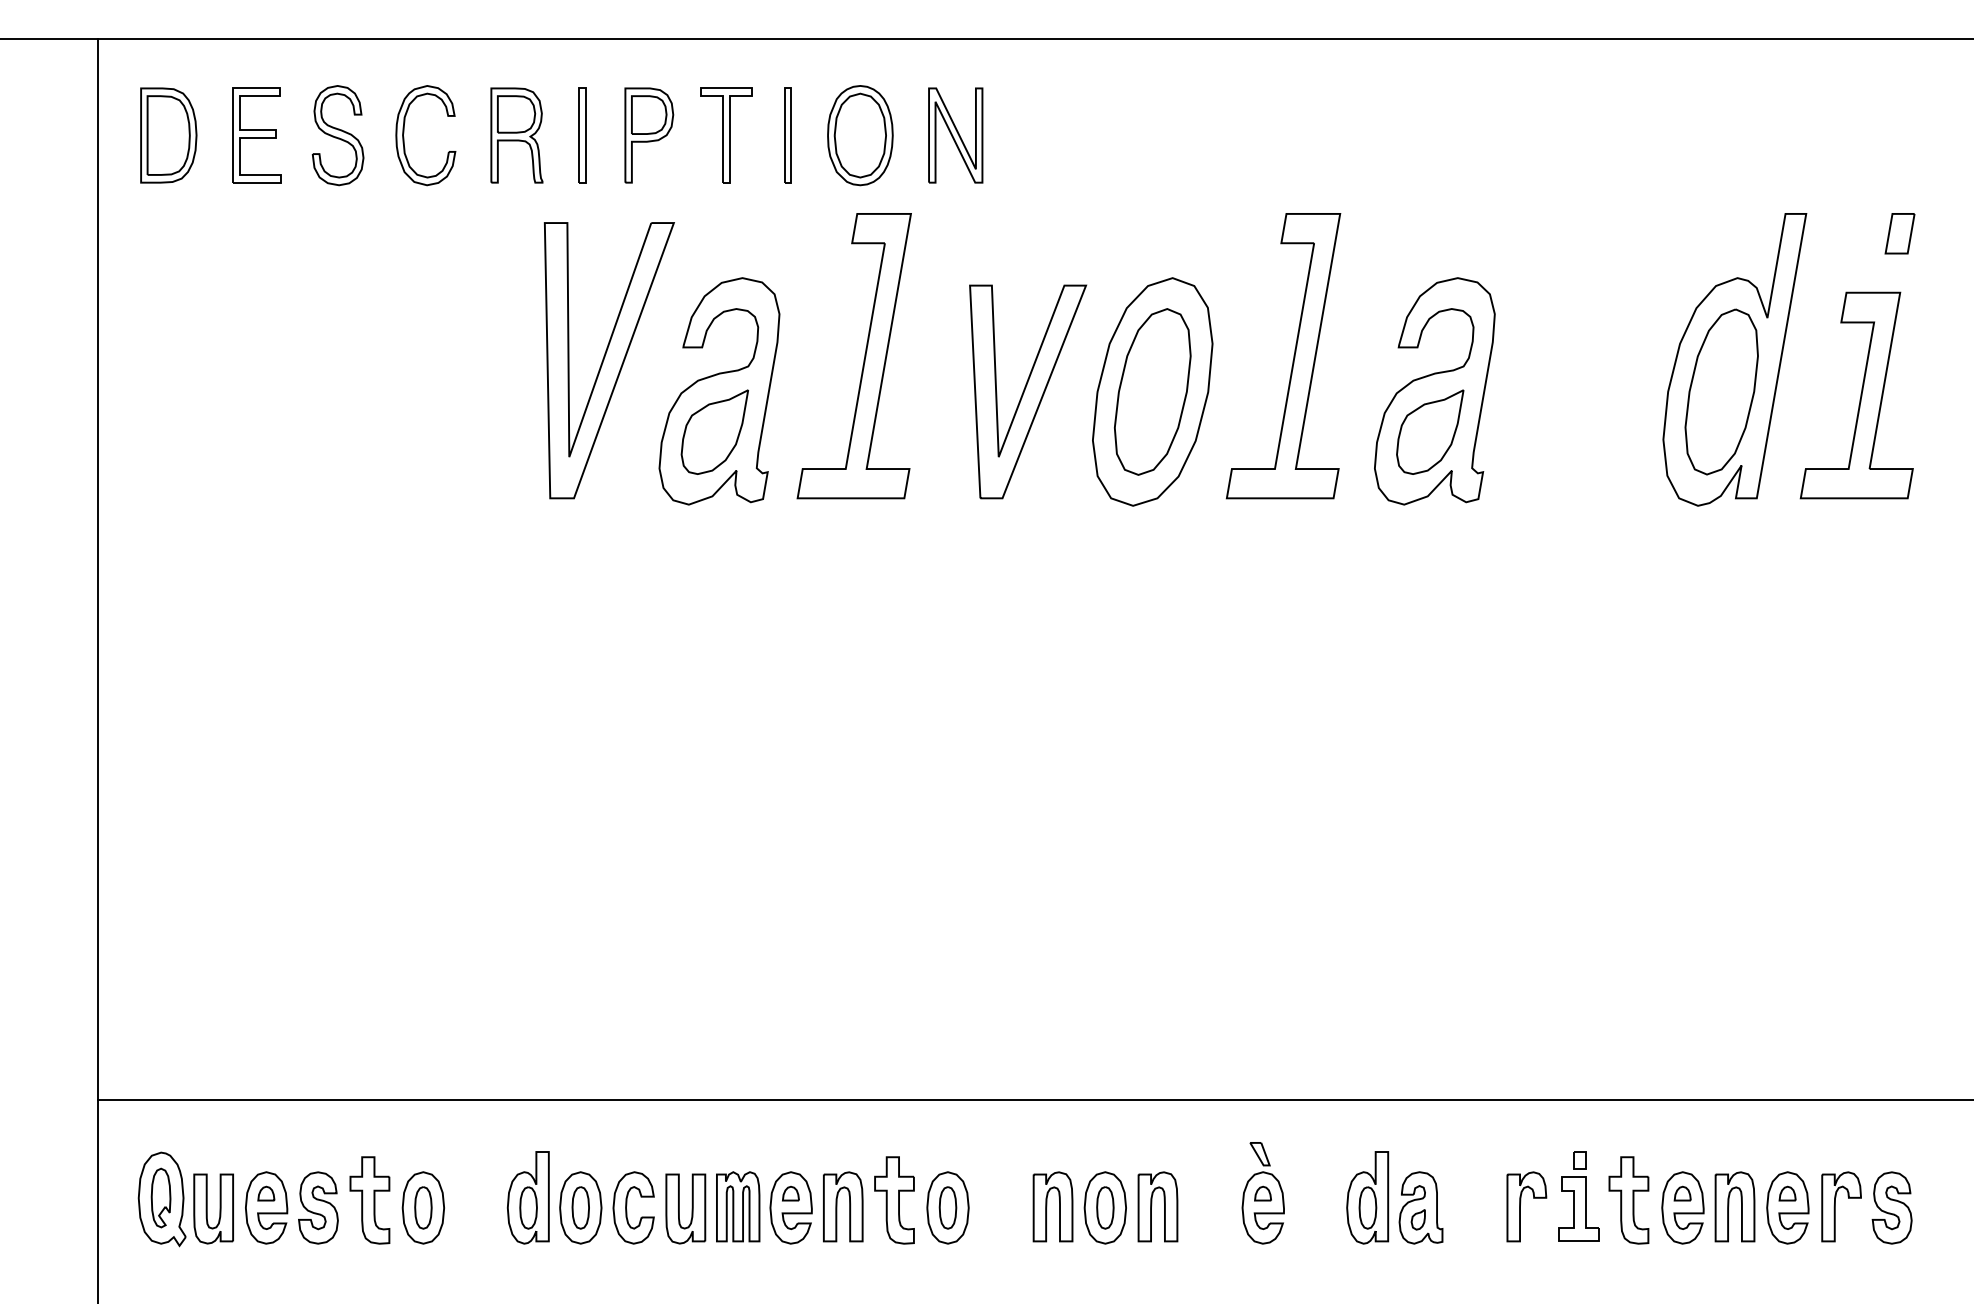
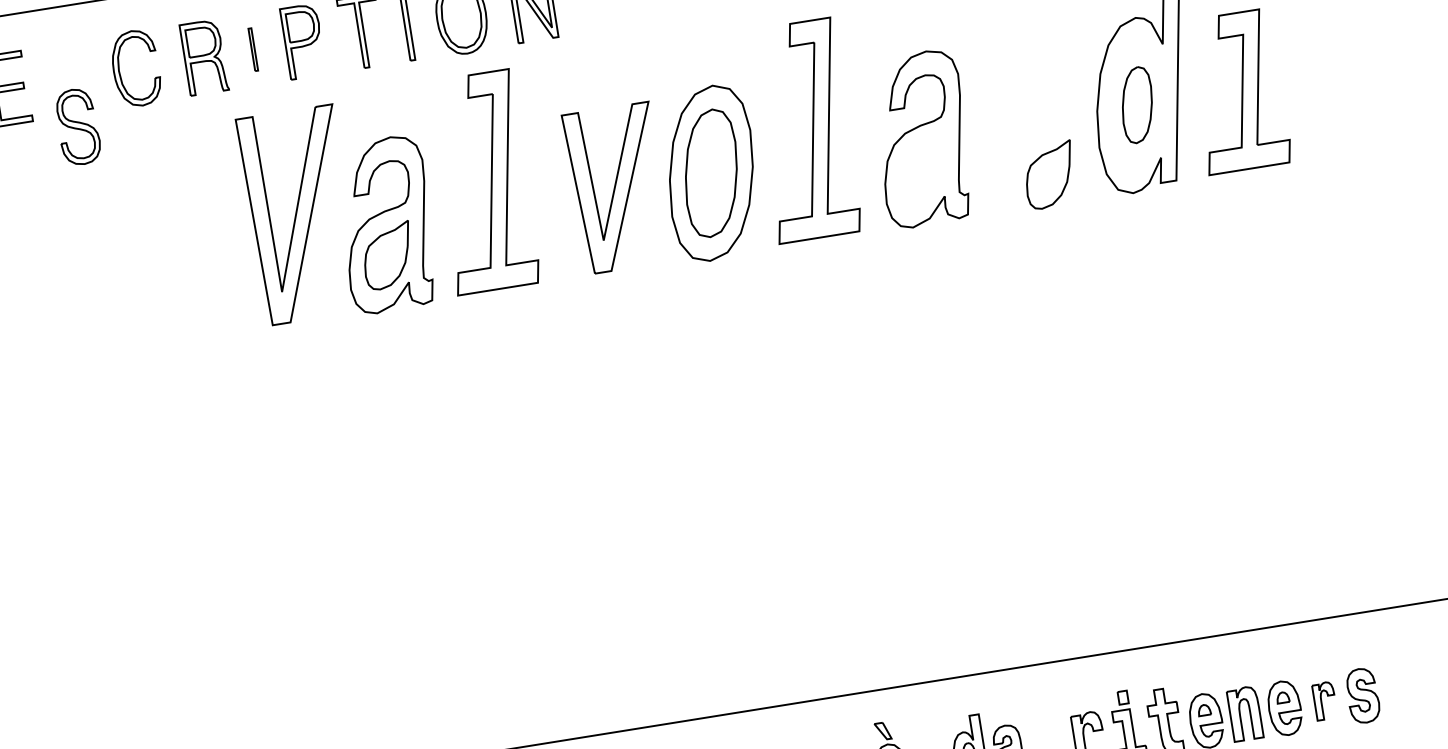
part: (337, 135) -> (77, 126), moved
part: (582, 135) -> (253, 49), size x0.6
part: (1721, 391) -> (1137, 104), size x0.6
part: (1430, 431) -> (1050, 174), moved
part: (1841, 1206) -> (1324, 700), size x0.7

